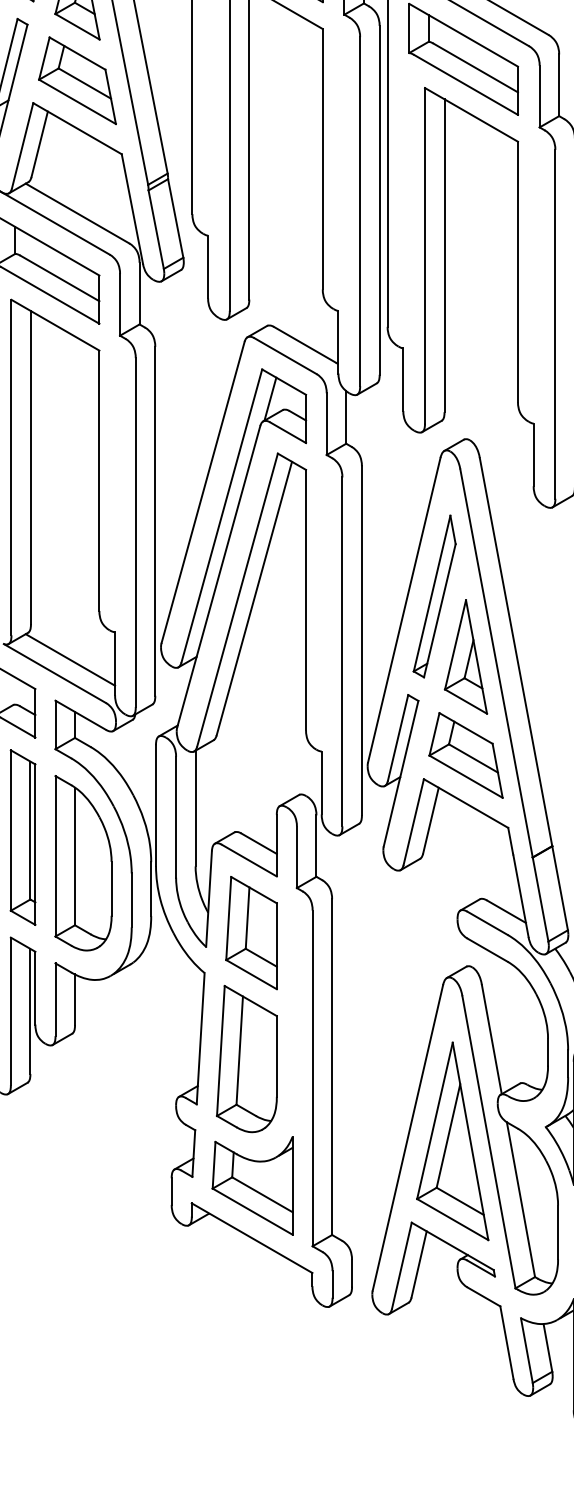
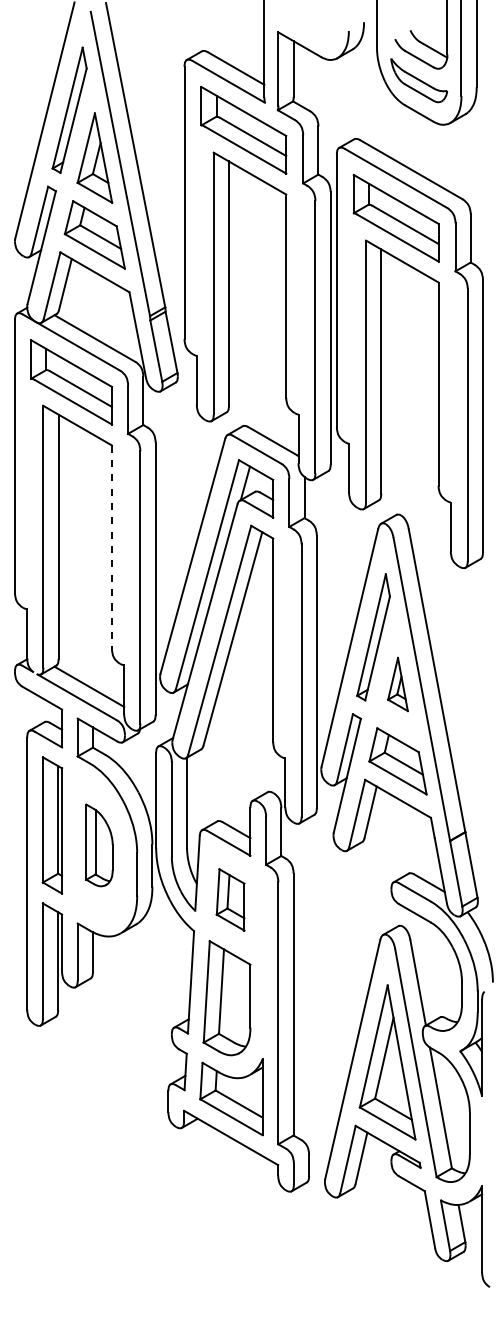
line: (98, 481) -> (111, 547), solid -> dashed
part: (465, 656) -> (397, 684), size x0.6
part: (83, 863) -> (99, 845), size x0.6
part: (251, 932) -> (230, 899), size x0.7

